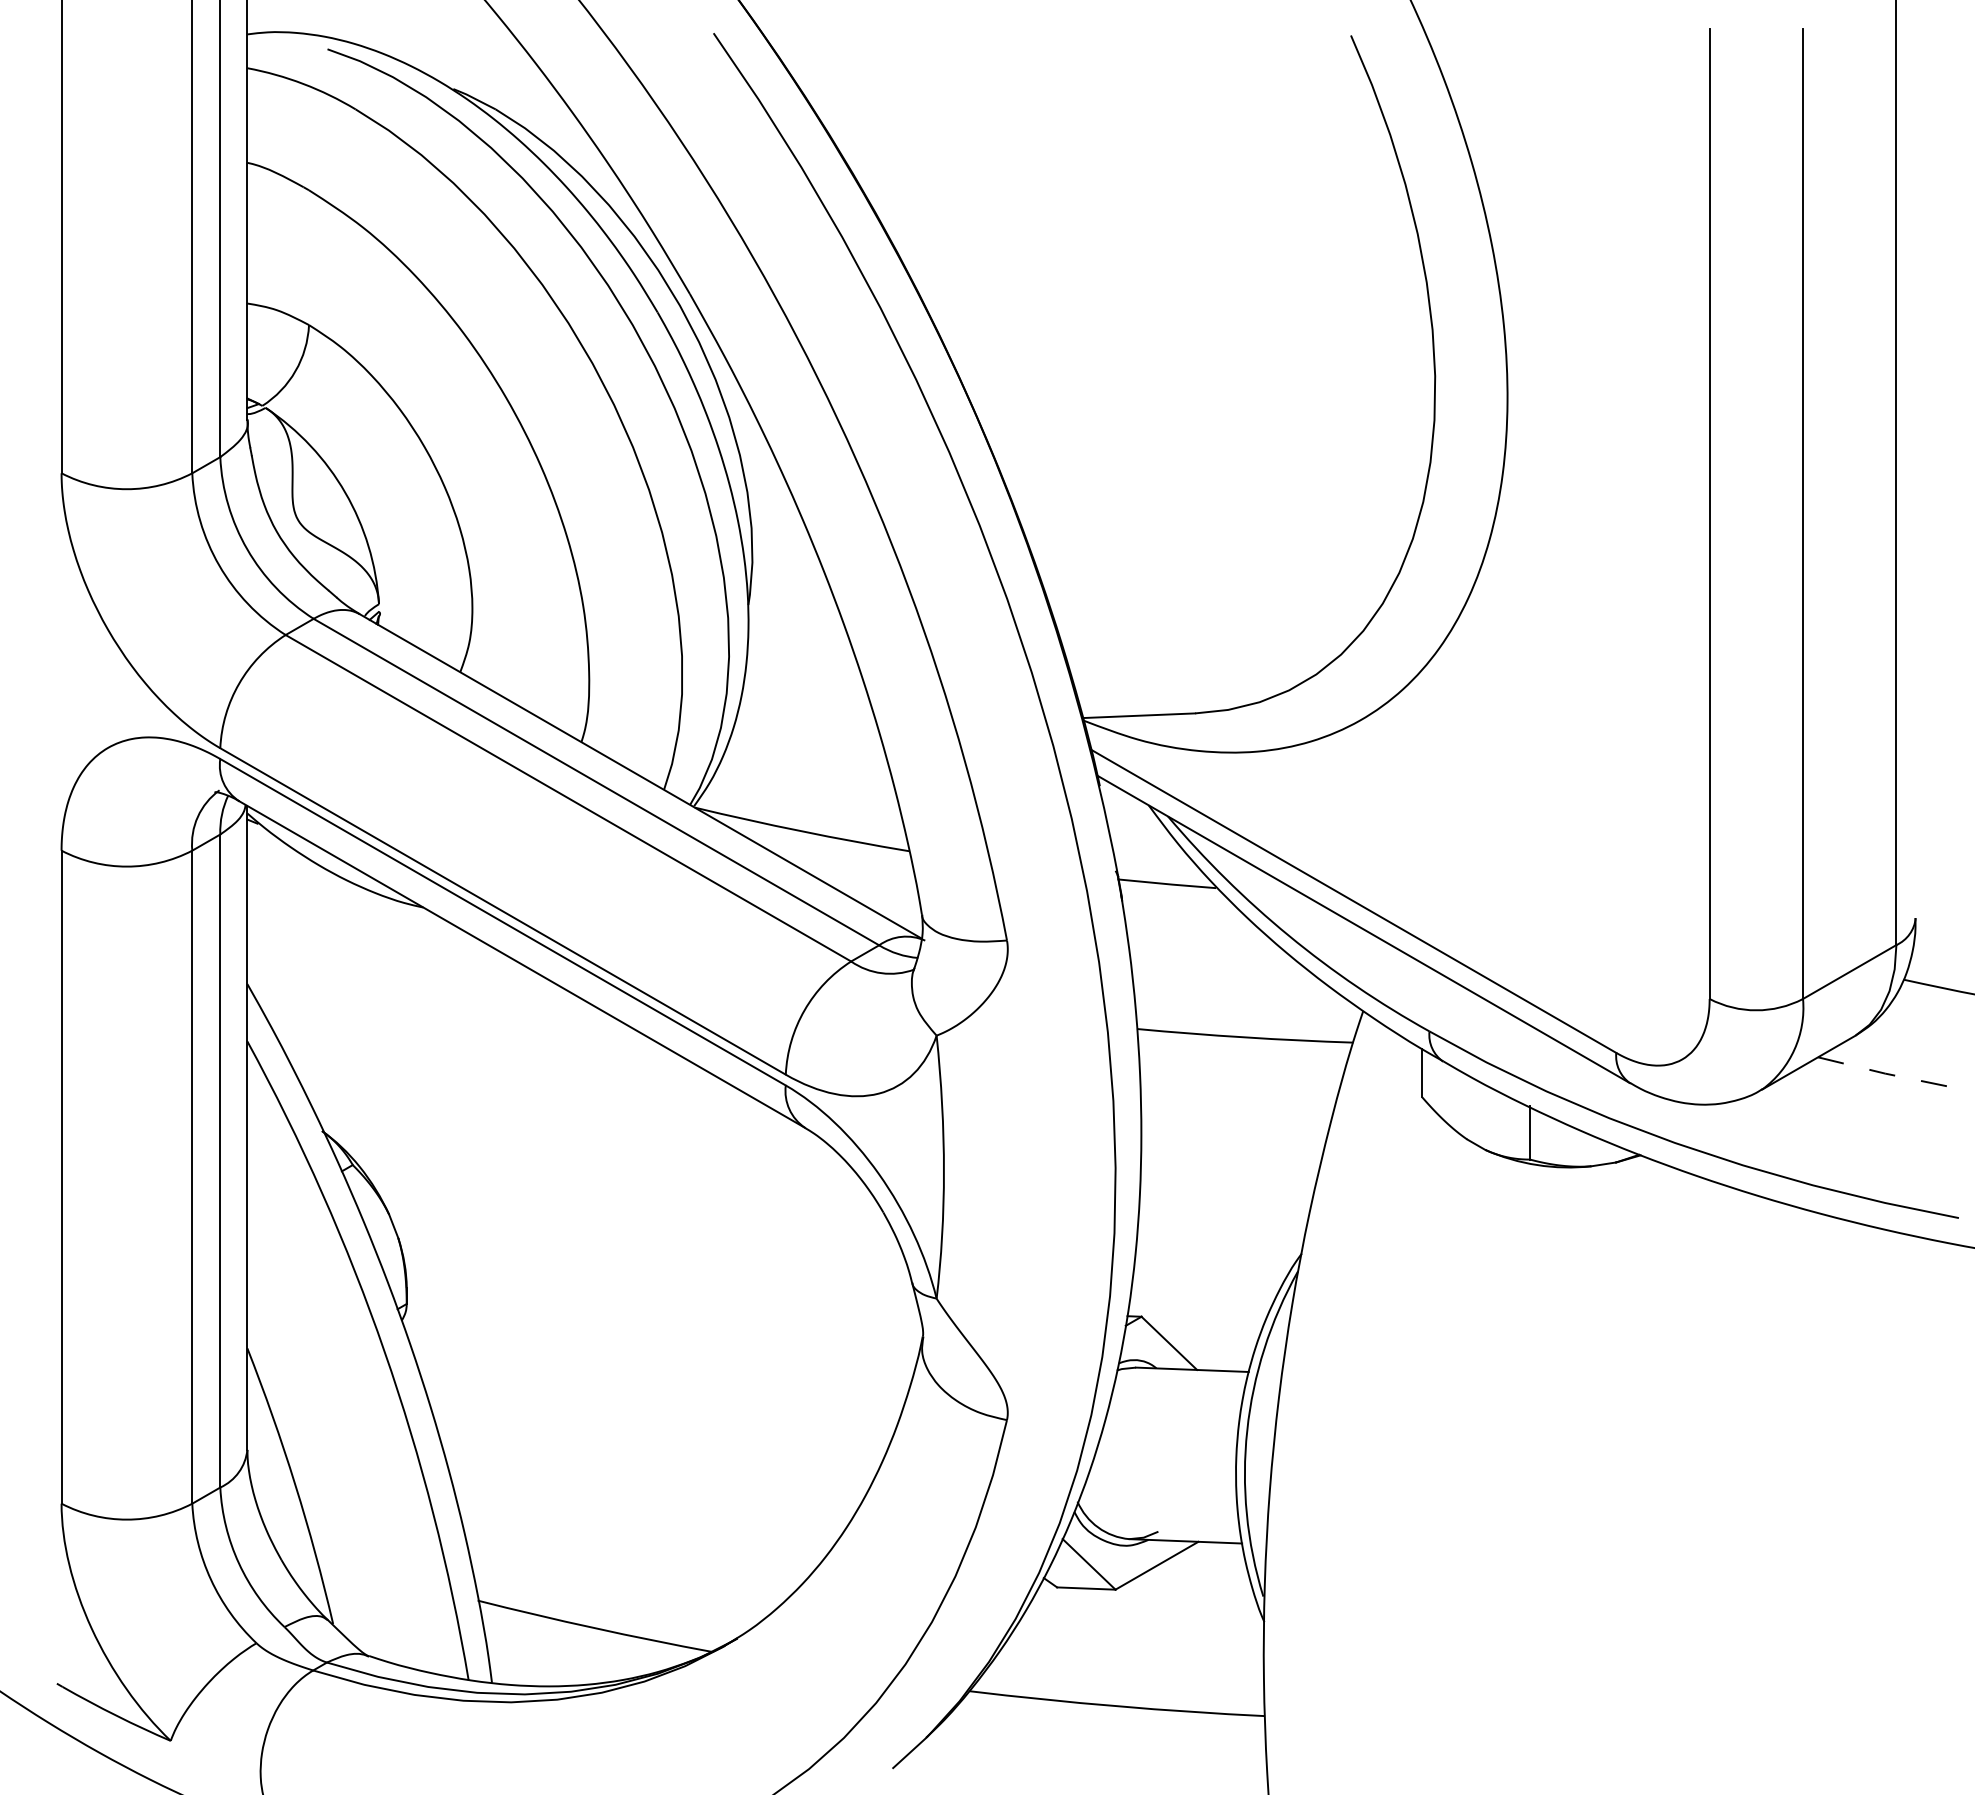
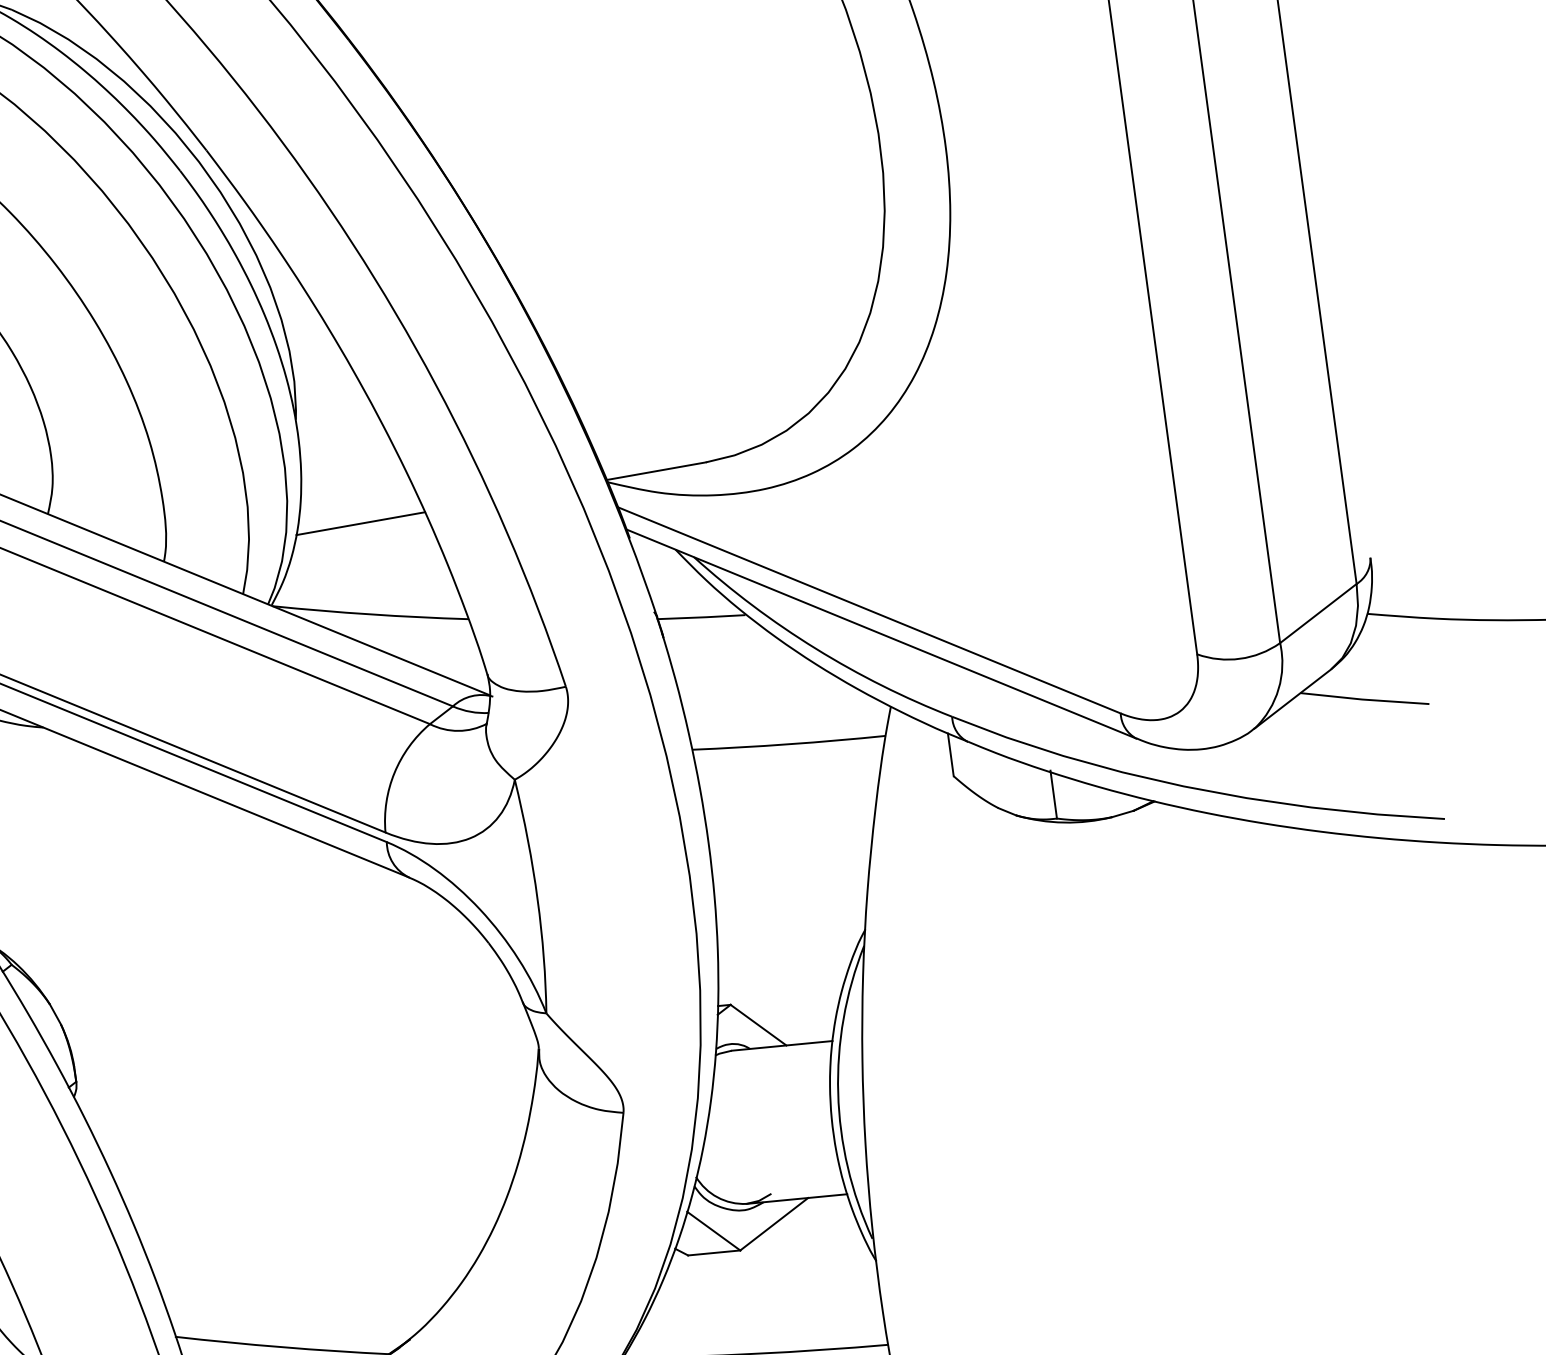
line: (804, 729) -> (360, 523), added
line: (1888, 1074) -> (1365, 699), dashed -> solid

